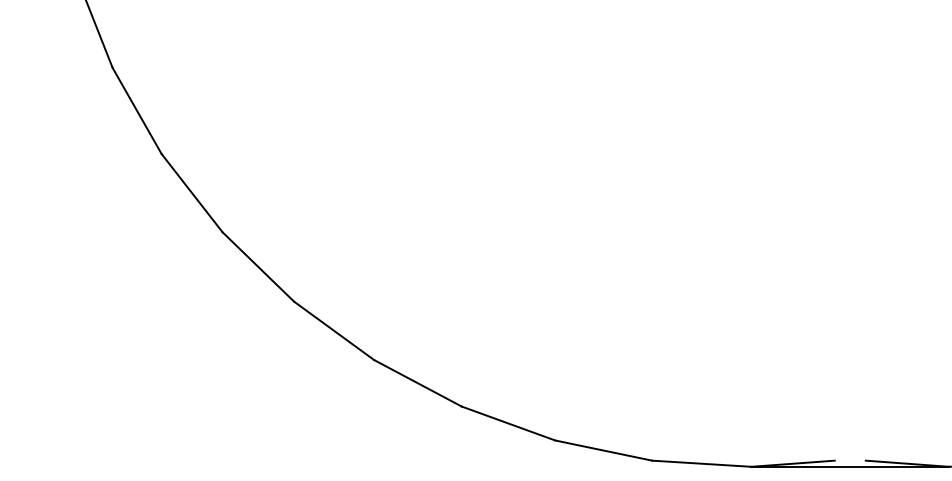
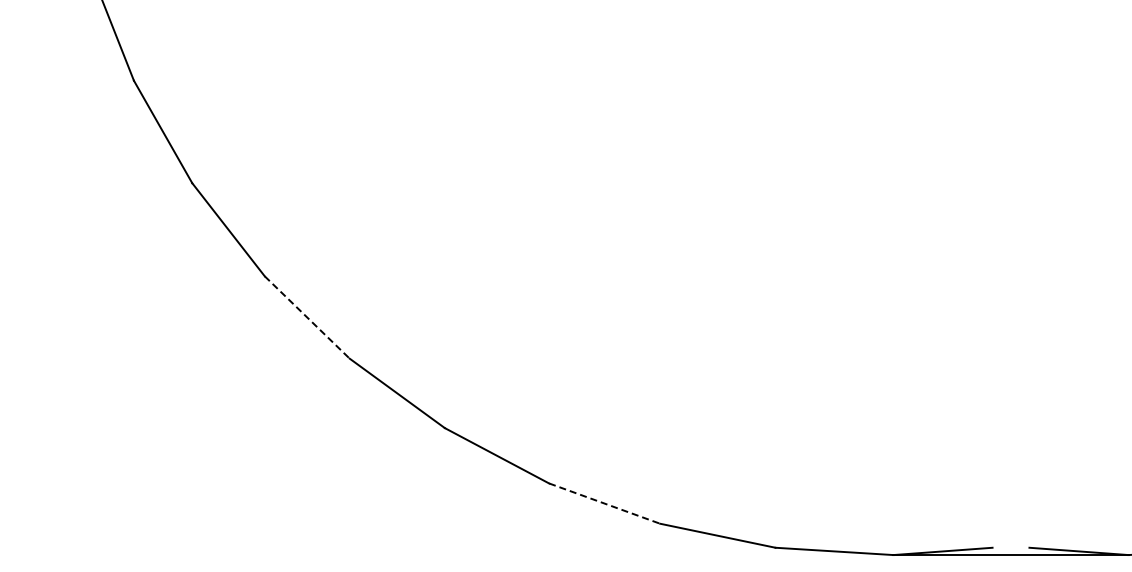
line: (258, 266) -> (307, 317), solid -> dashed
line: (509, 423) -> (605, 503), solid -> dashed

